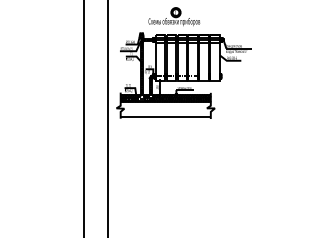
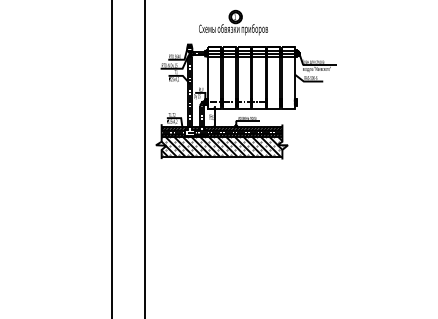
hatch: (165, 108) -> (221, 145), added

